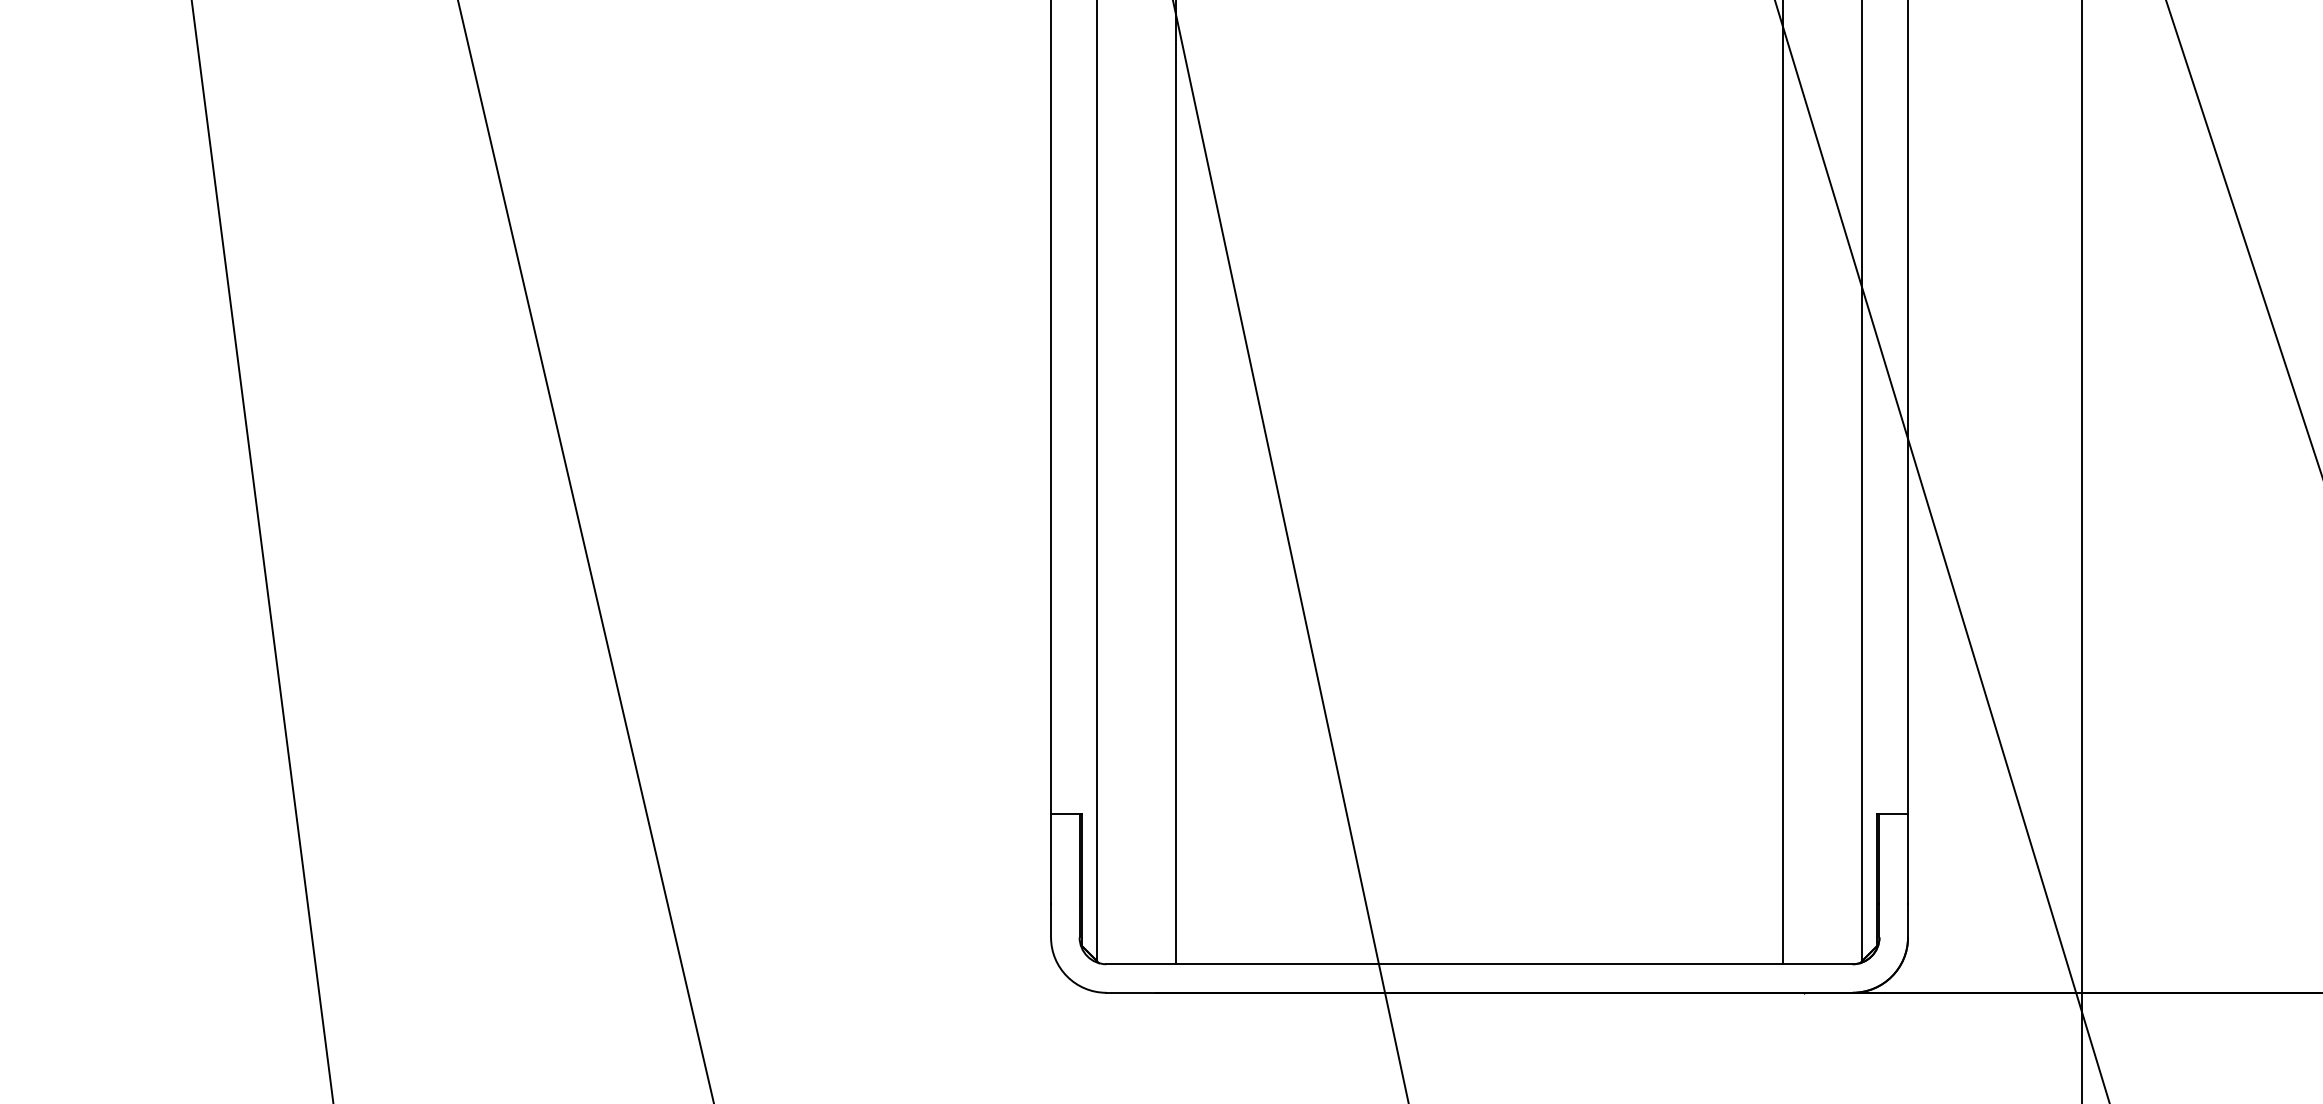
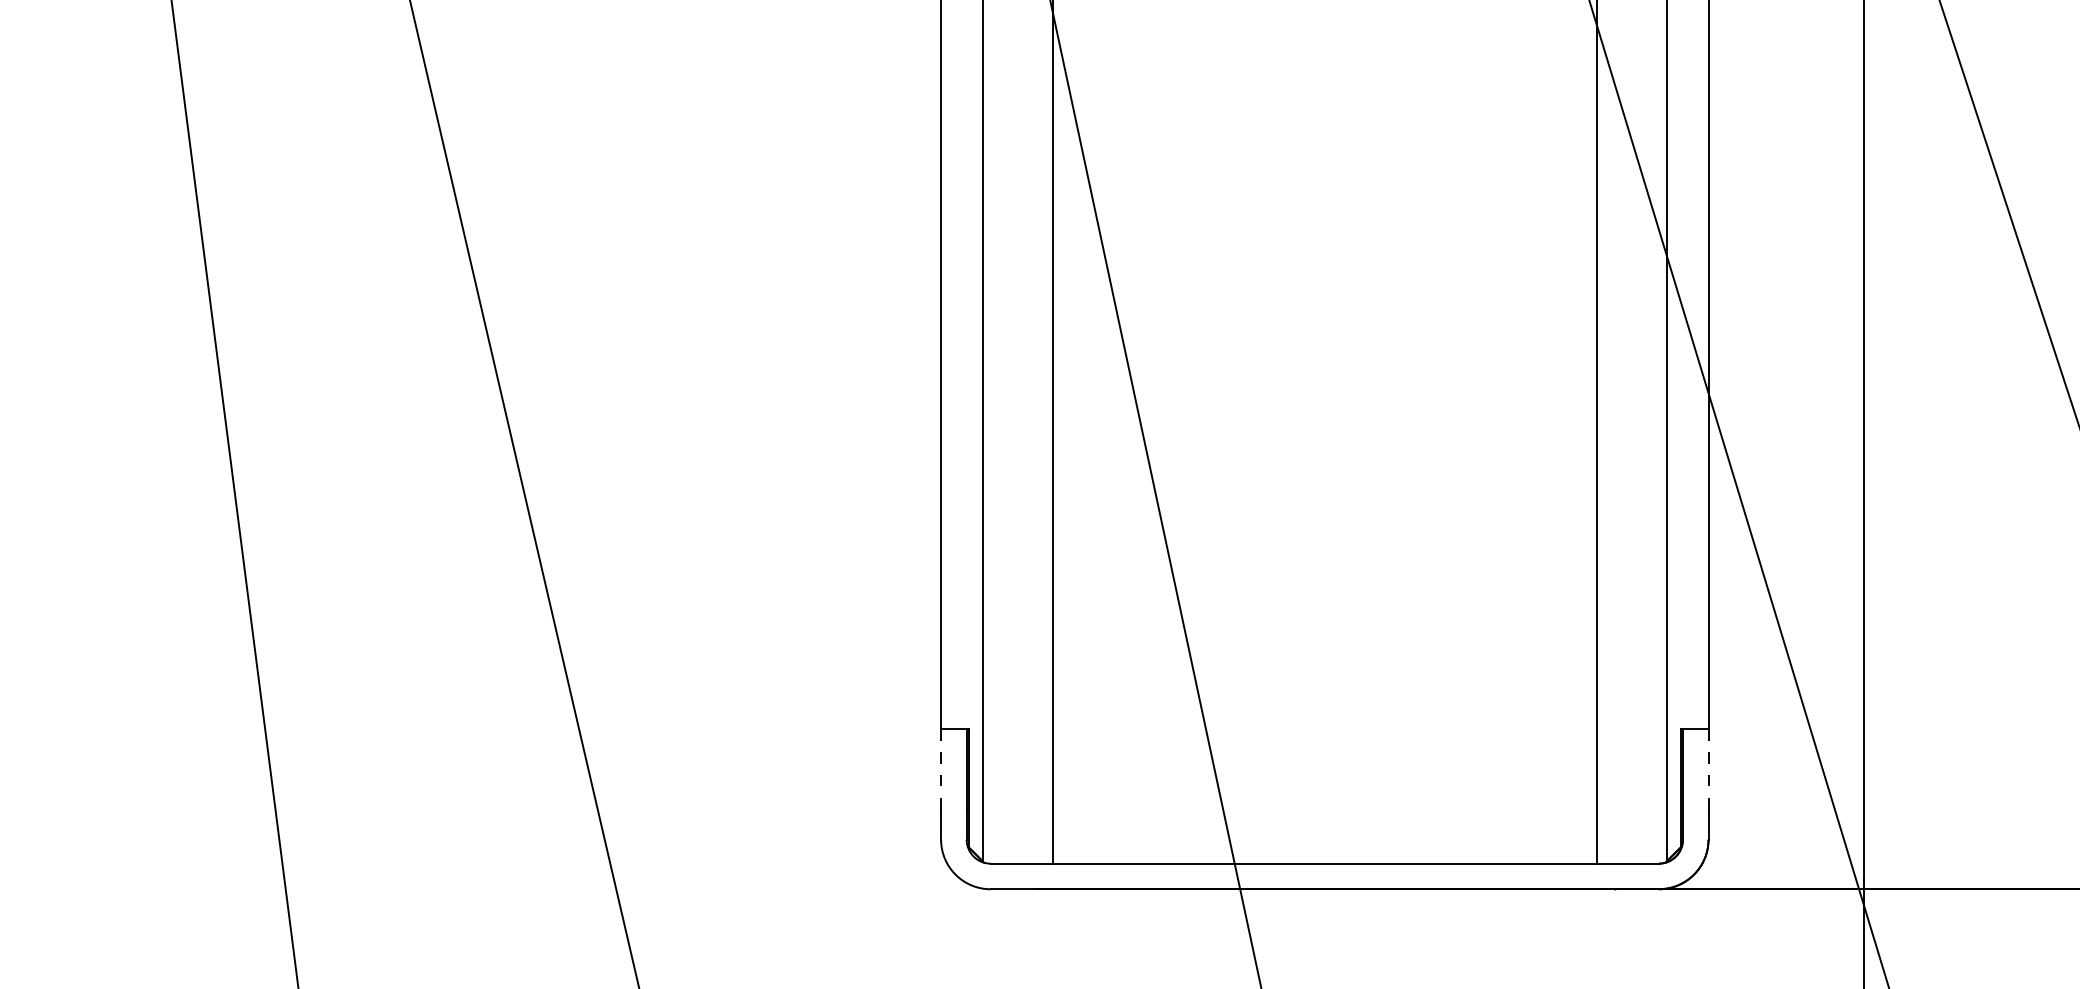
line: (1051, 859) -> (941, 769), solid -> dashed
line: (1908, 859) -> (1708, 769), solid -> dashed

